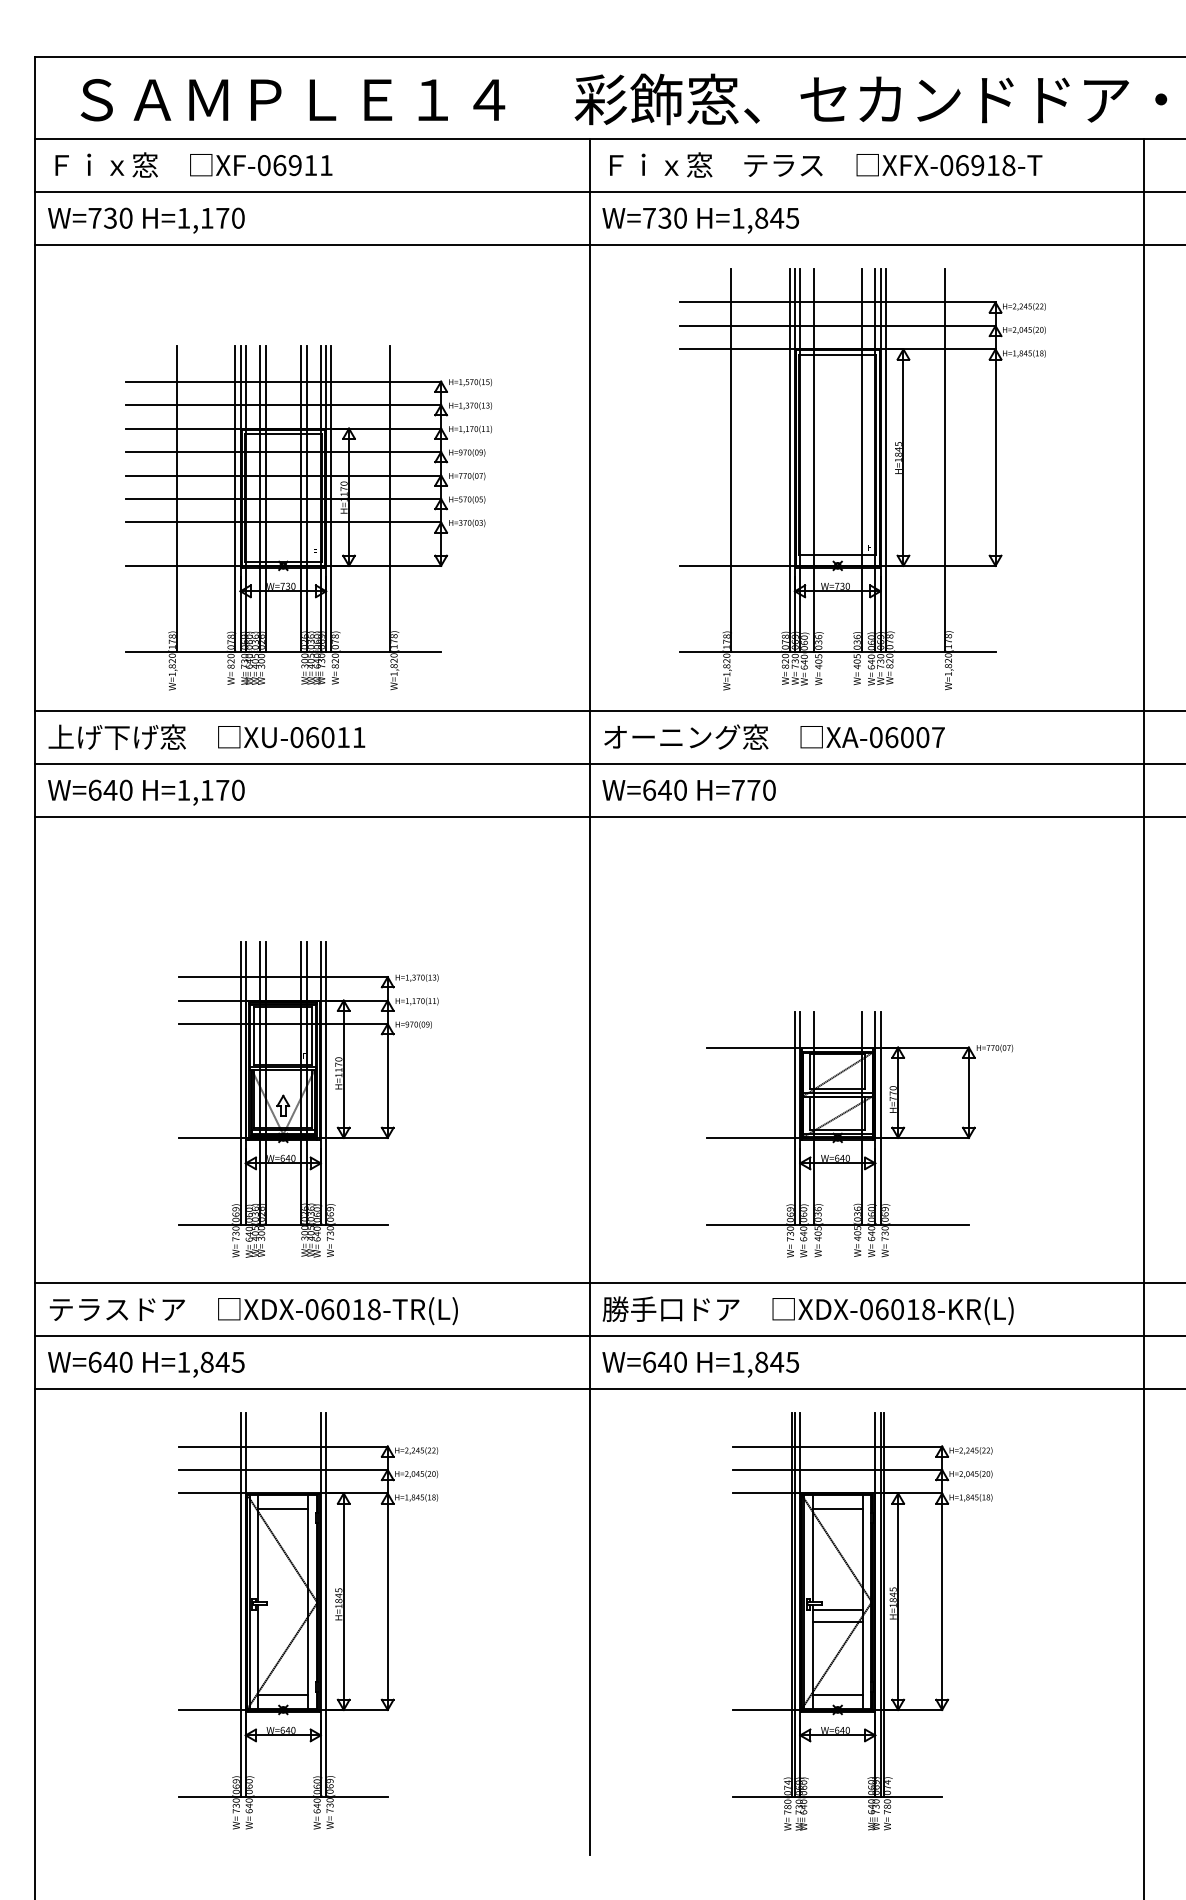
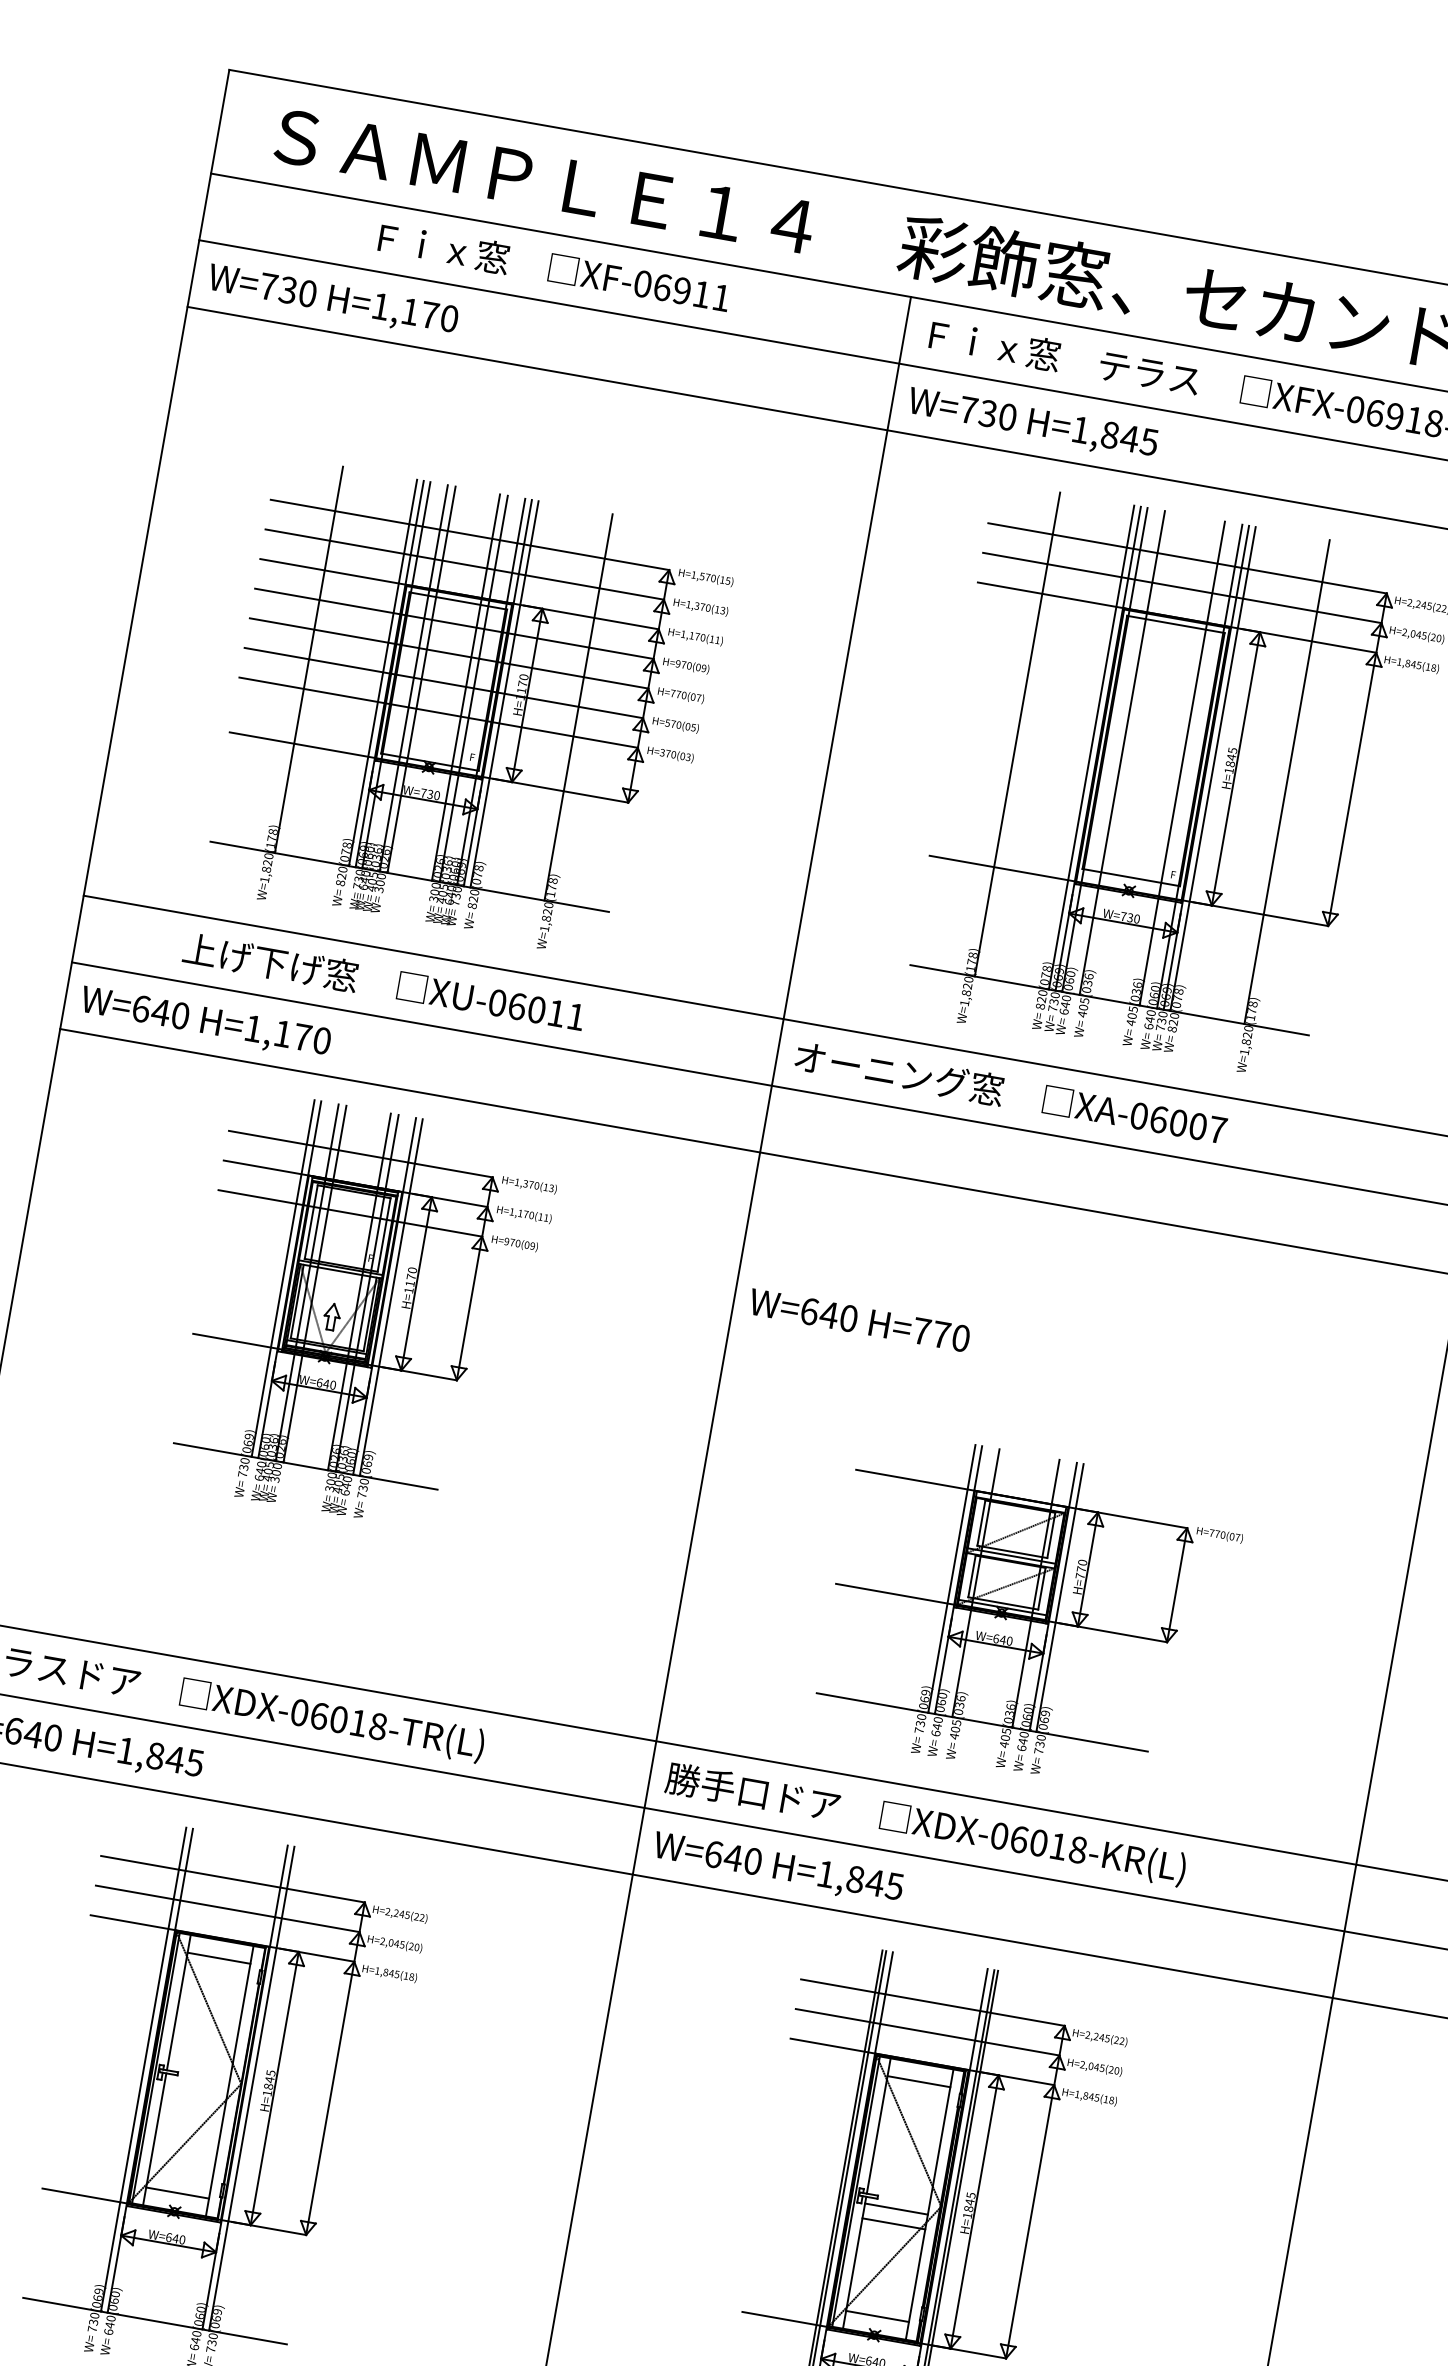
text: (193, 164) -> (553, 267), moved
text: (206, 736) -> (383, 981), moved
text: (688, 789) -> (859, 1319), moved
part: (308, 1099) -> (365, 1314), moved

